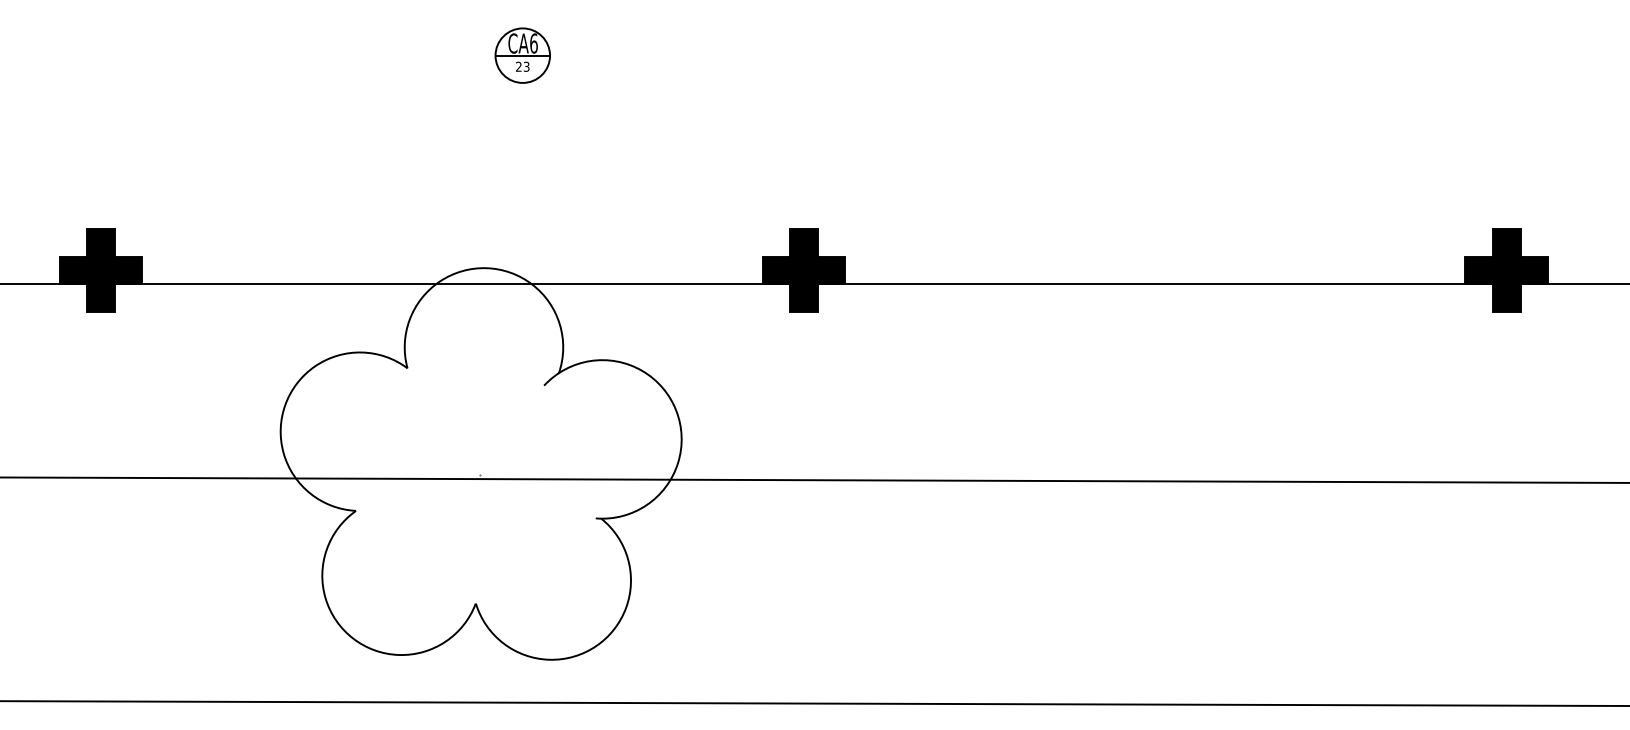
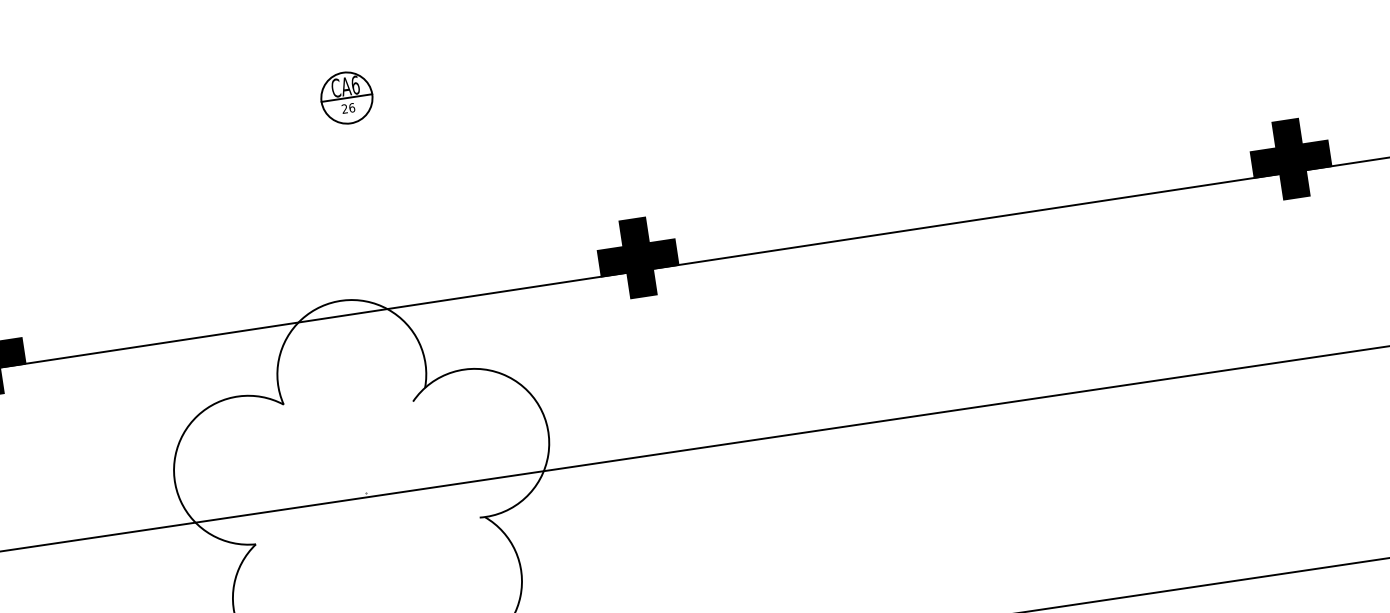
text: (526, 66) -> (351, 107), 23 -> 26

